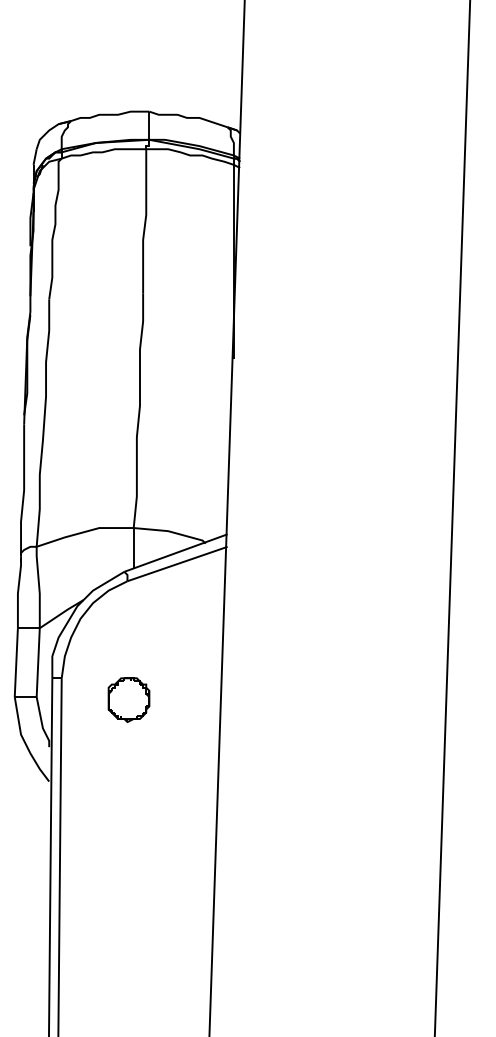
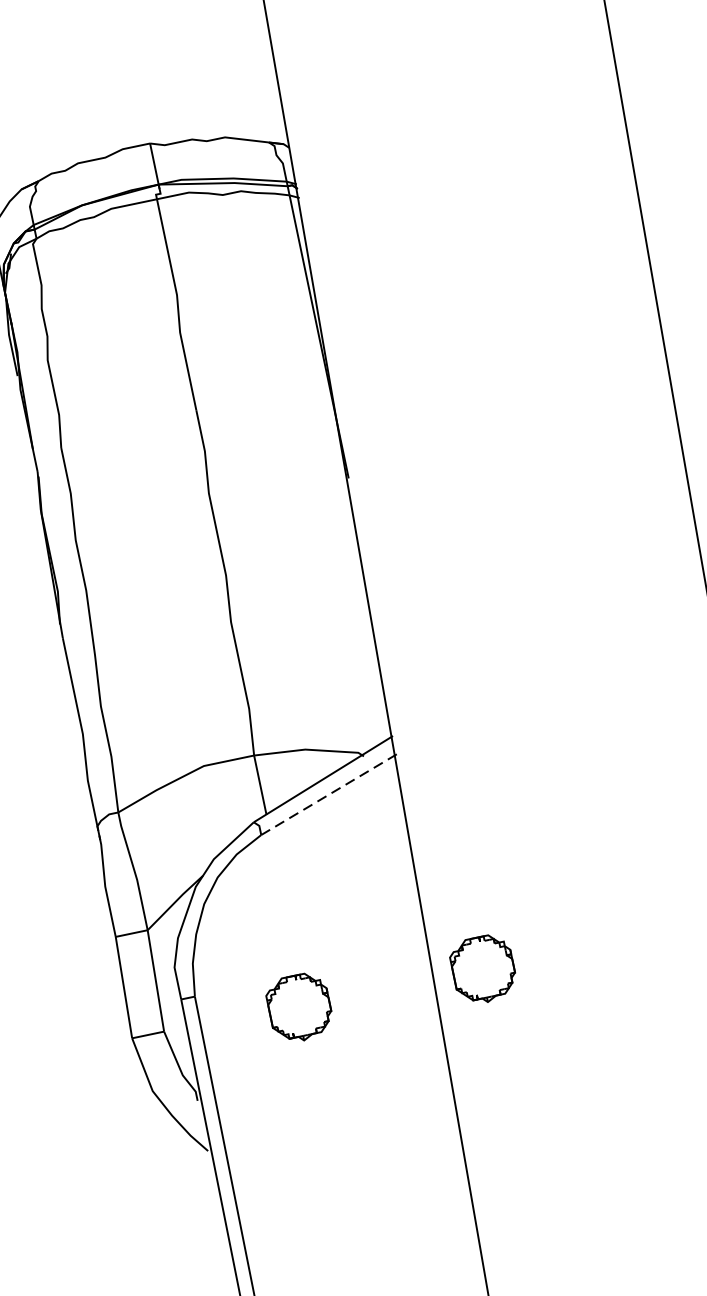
line: (177, 564) -> (329, 795), solid -> dashed
part: (254, 700) -> (482, 970), added

